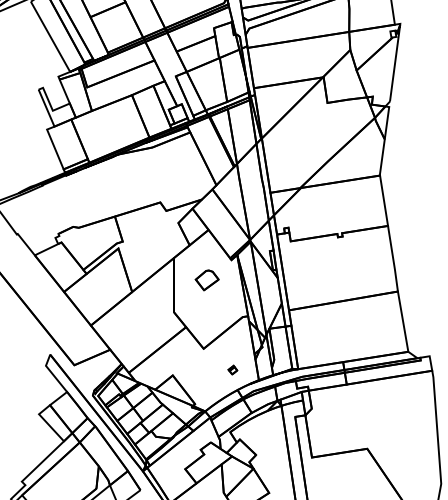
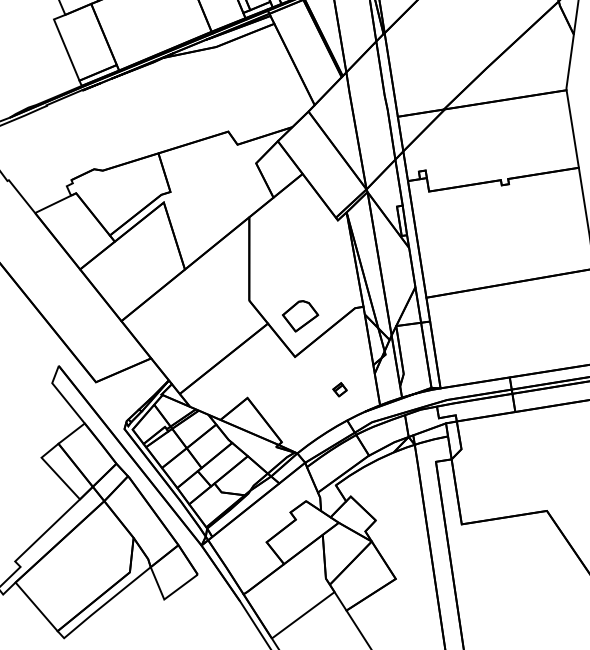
part: (206, 280) -> (299, 316), moved

